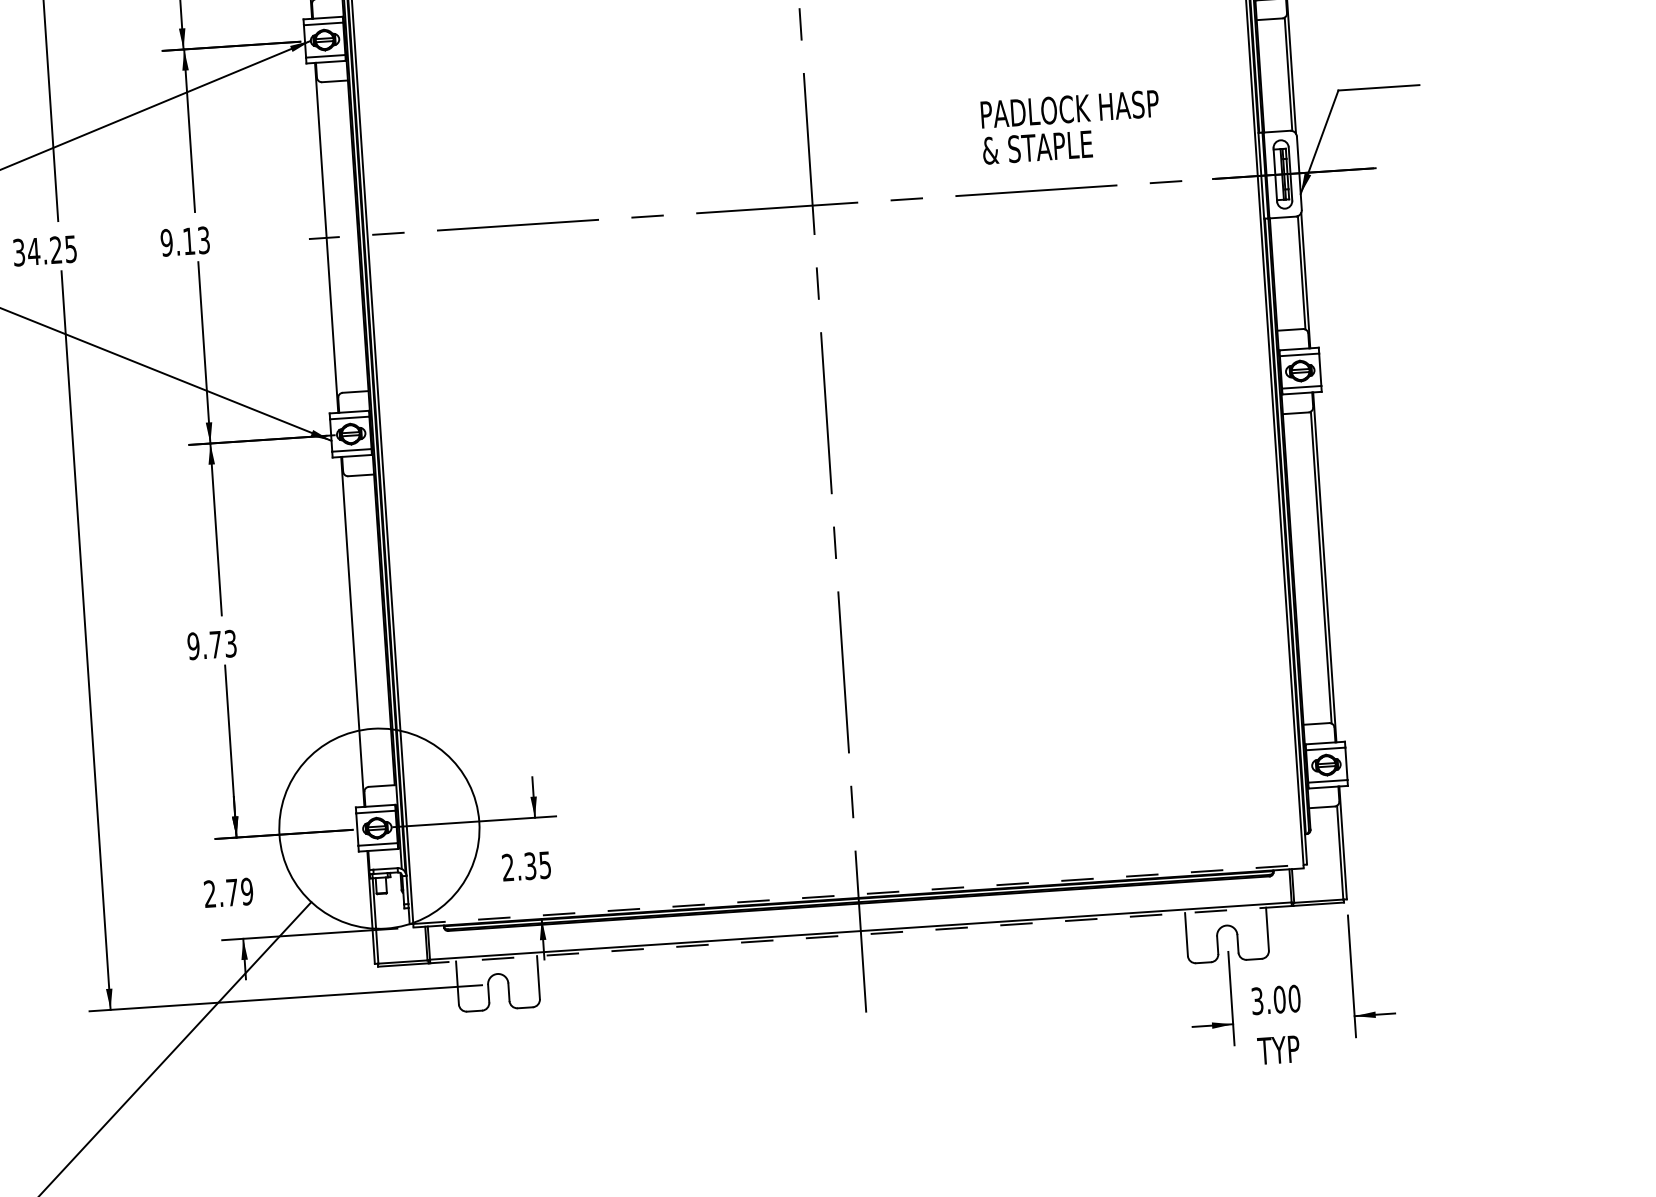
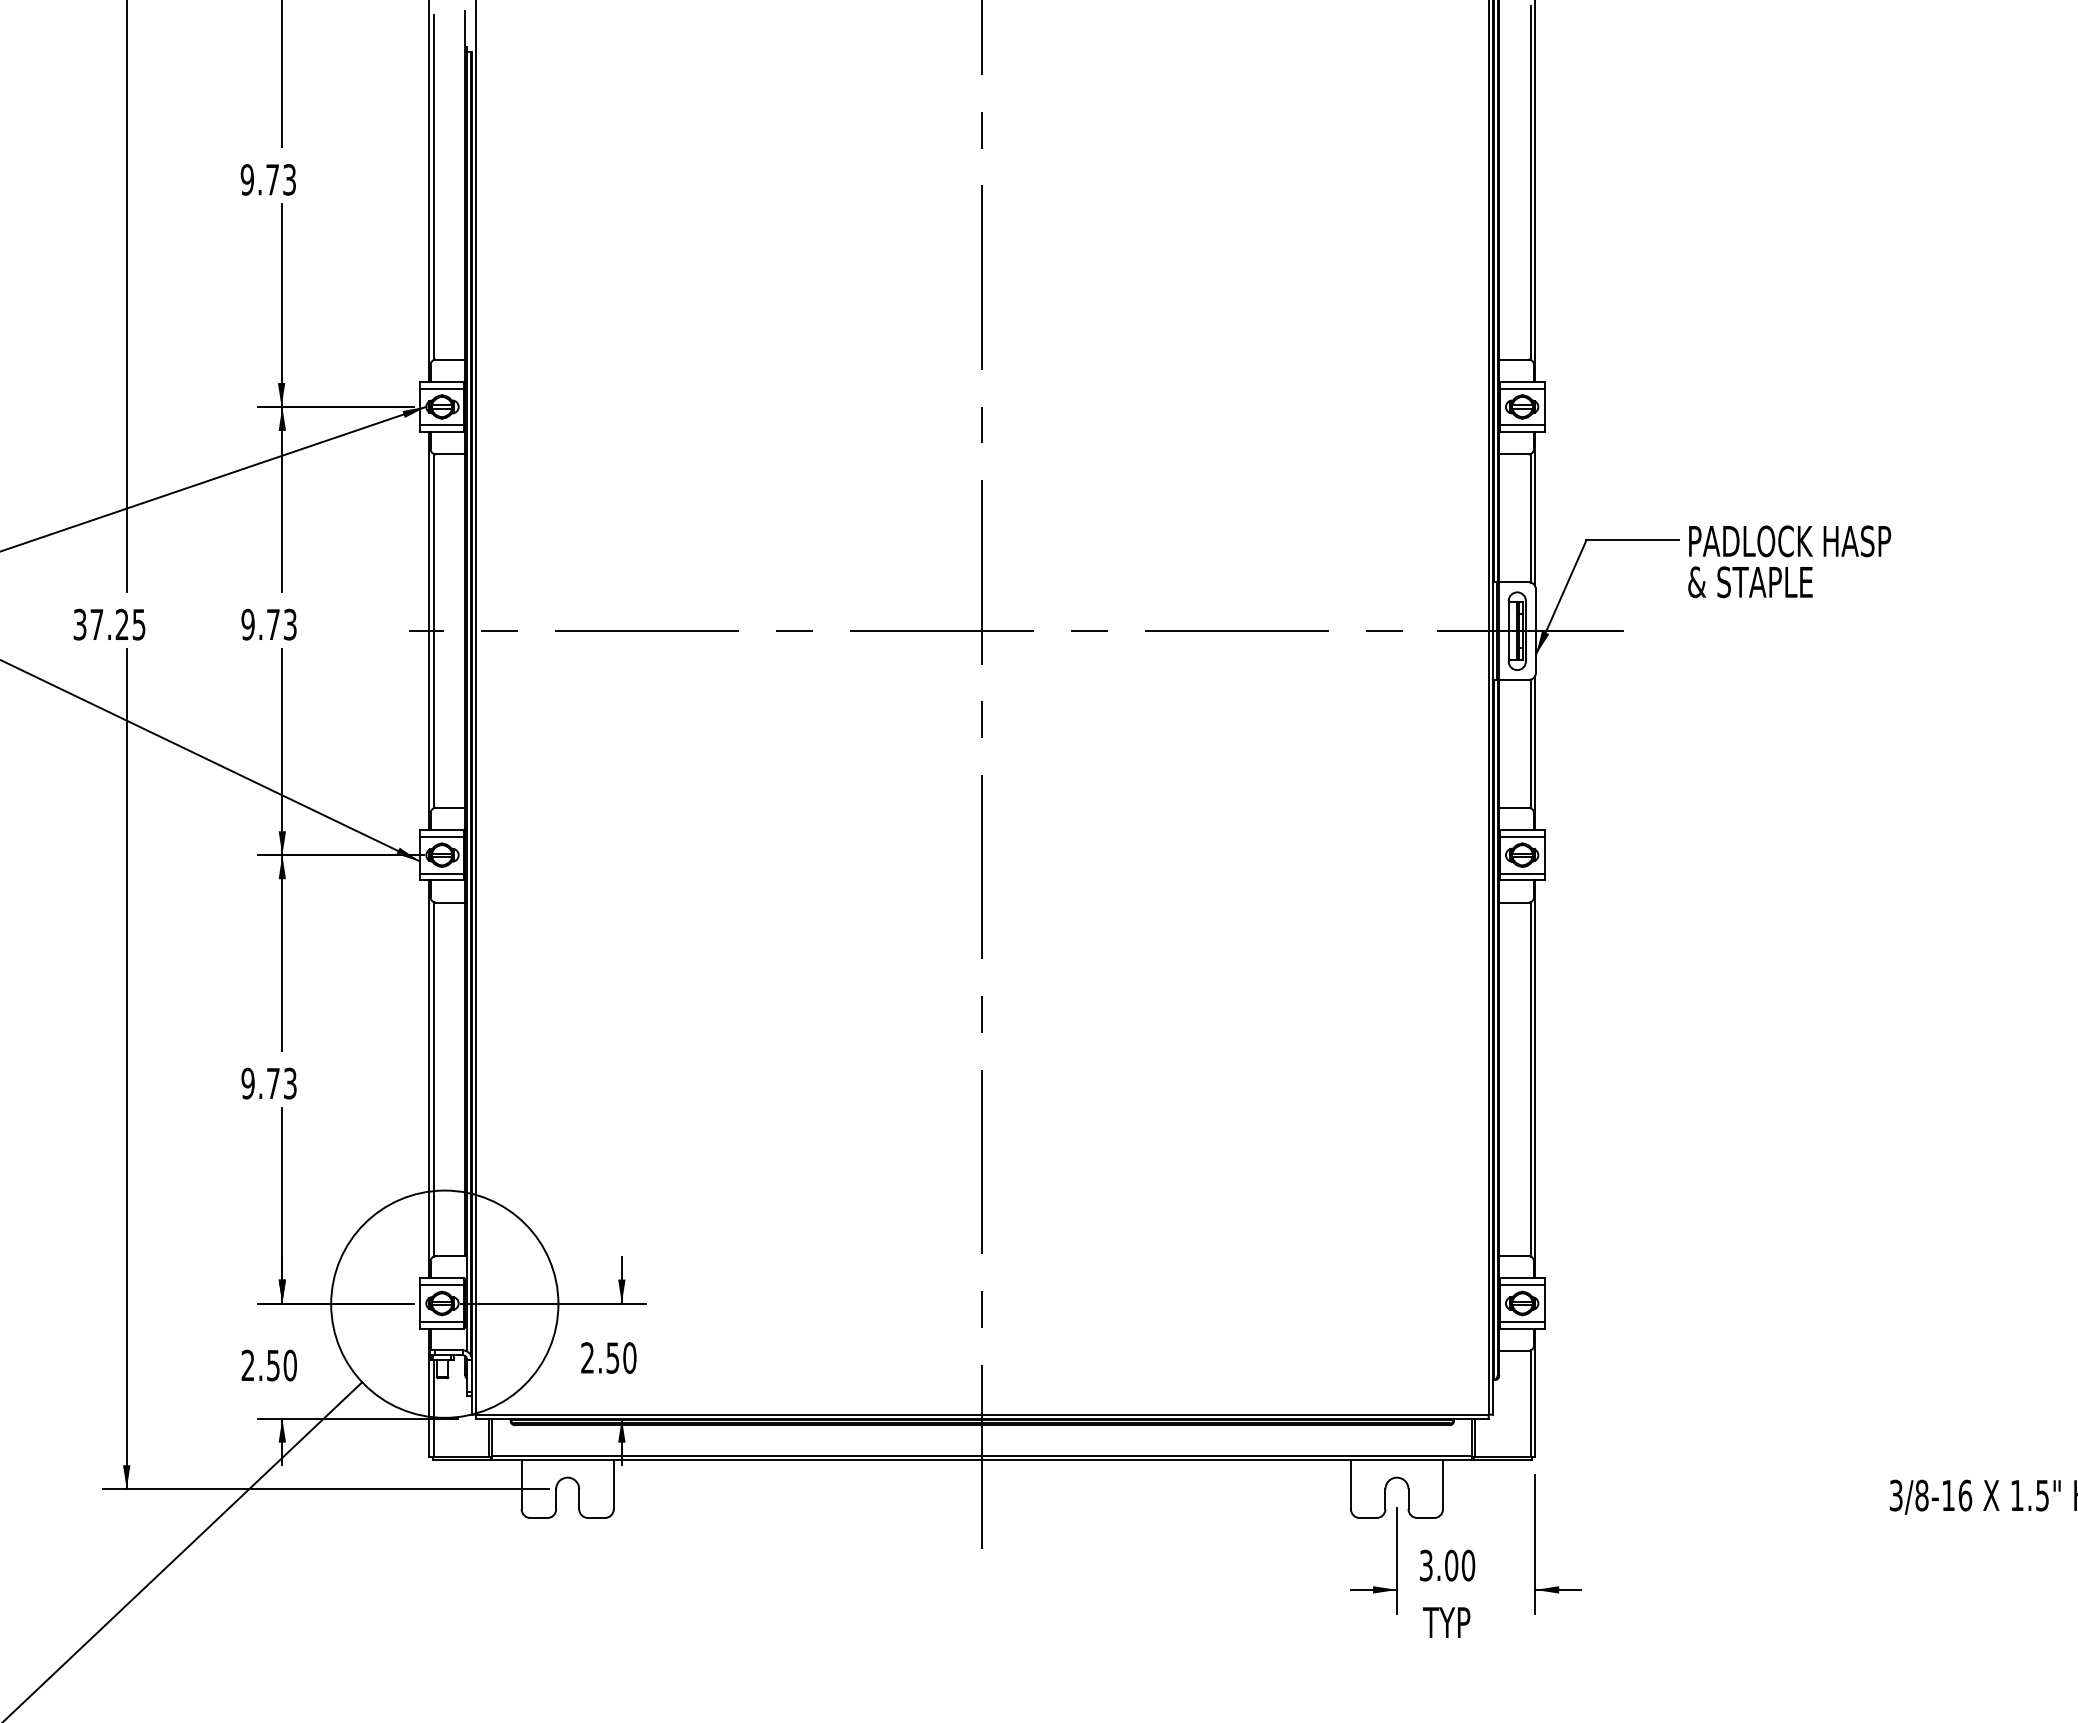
text: (1070, 127) -> (1789, 561), moved
line: (330, 237) -> (433, 630), added
text: (189, 241) -> (273, 624), 9.13 -> 9.73
text: (33, 251) -> (96, 624), 34.25 -> 37.25
line: (356, 631) -> (433, 1079), added
text: (537, 865) -> (621, 1357), 2.35 -> 2.50
text: (239, 892) -> (281, 1365), 2.79 -> 2.50
line: (858, 894) -> (982, 1414), dashed -> solid
line: (860, 934) -> (981, 1460), dashed -> solid

